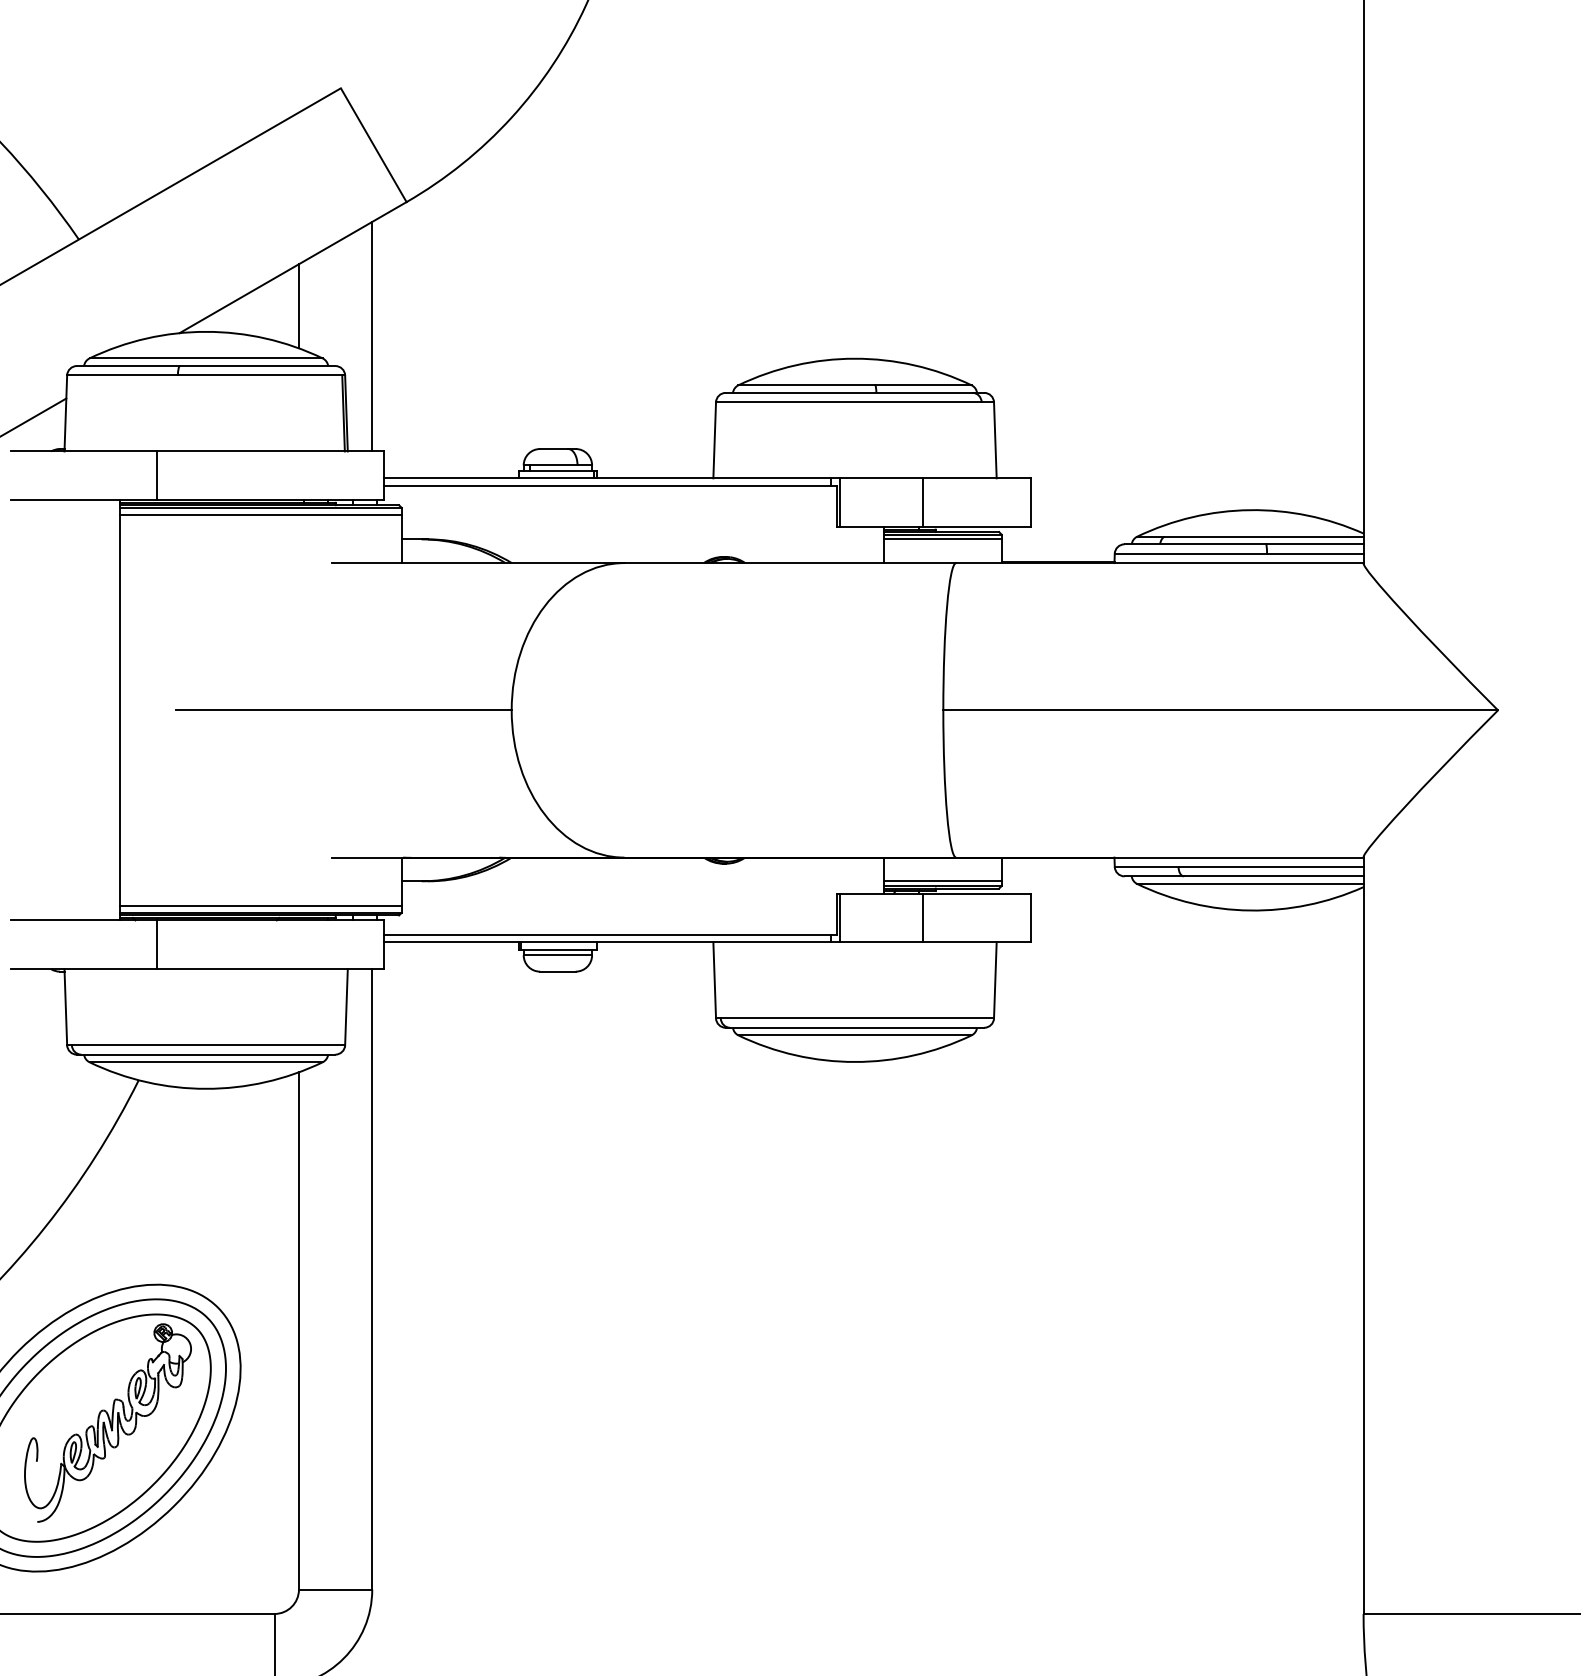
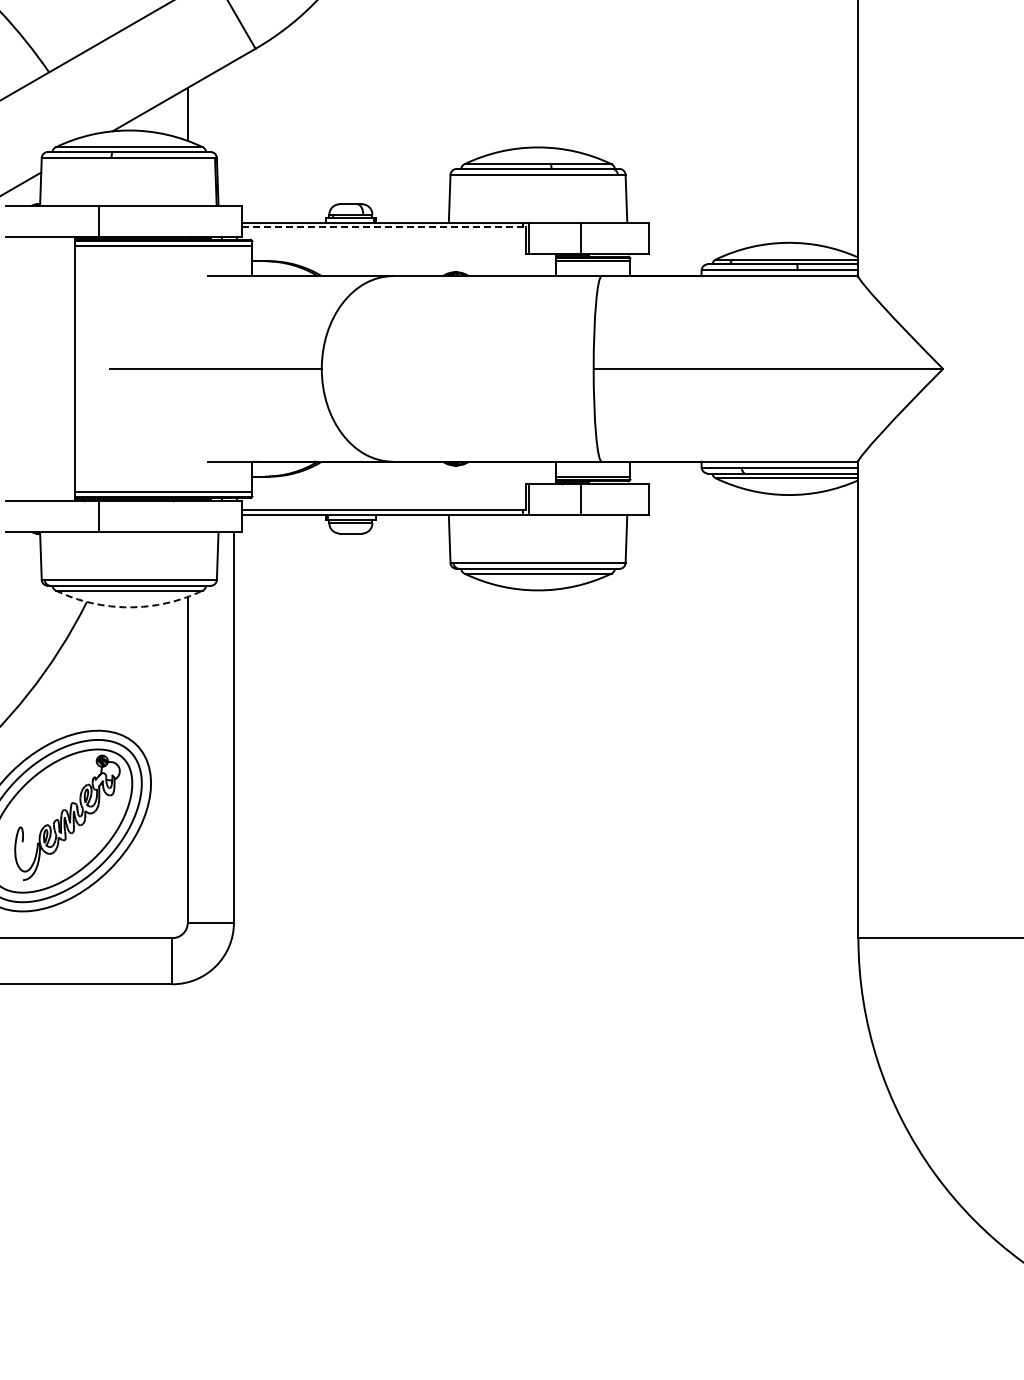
line: (371, 336) -> (233, 133), removed
line: (611, 485) -> (384, 227), solid -> dashed
arc: (206, 1089) -> (129, 607), solid -> dashed

